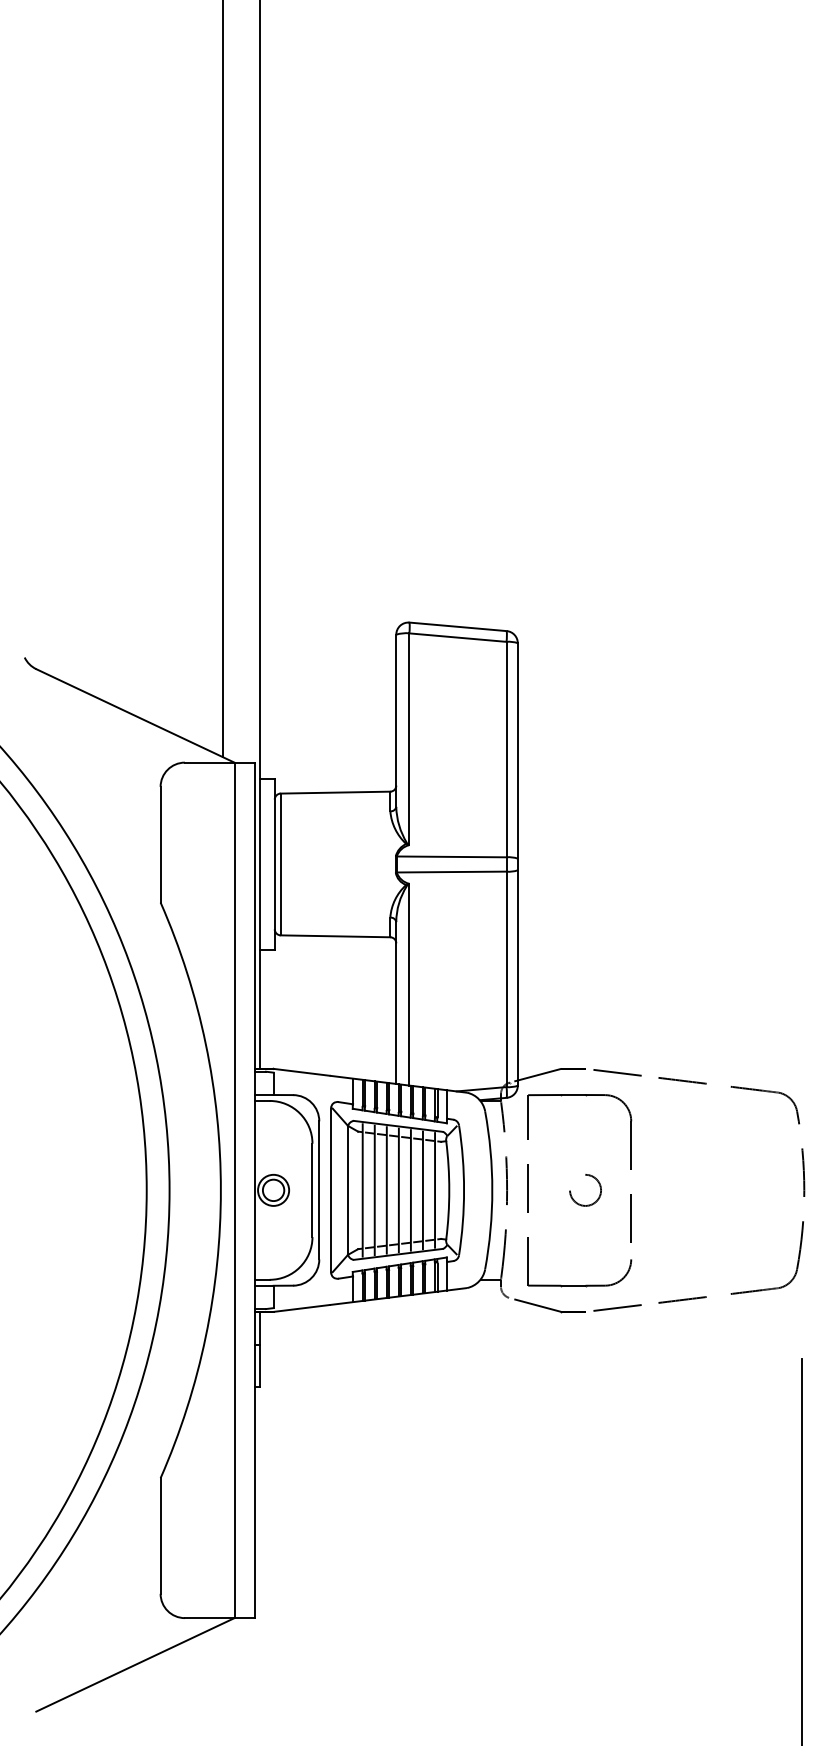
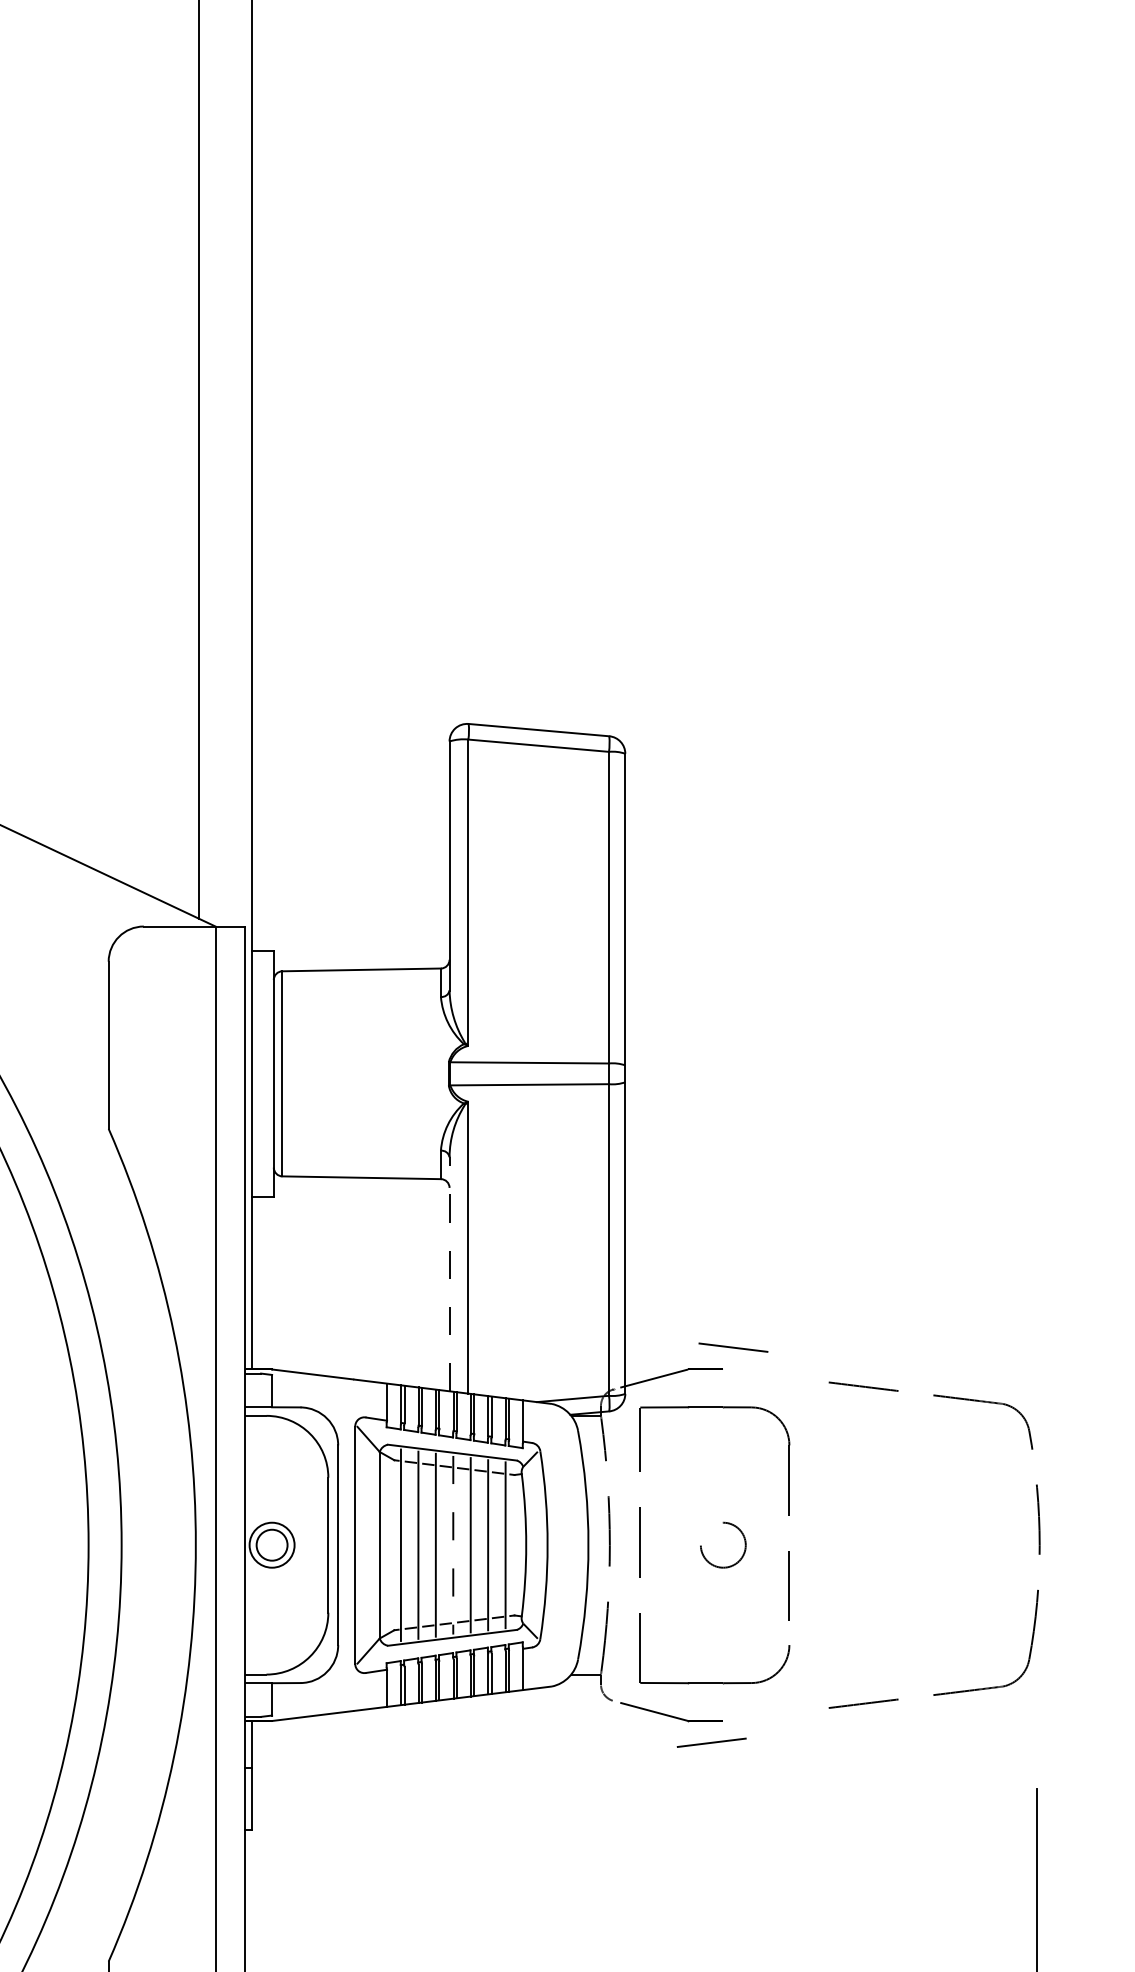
line: (396, 1003) -> (449, 1274), solid -> dashed
line: (617, 1072) -> (733, 1347), moved
line: (398, 1190) -> (452, 1545), solid -> dashed
line: (617, 1307) -> (711, 1742), moved

